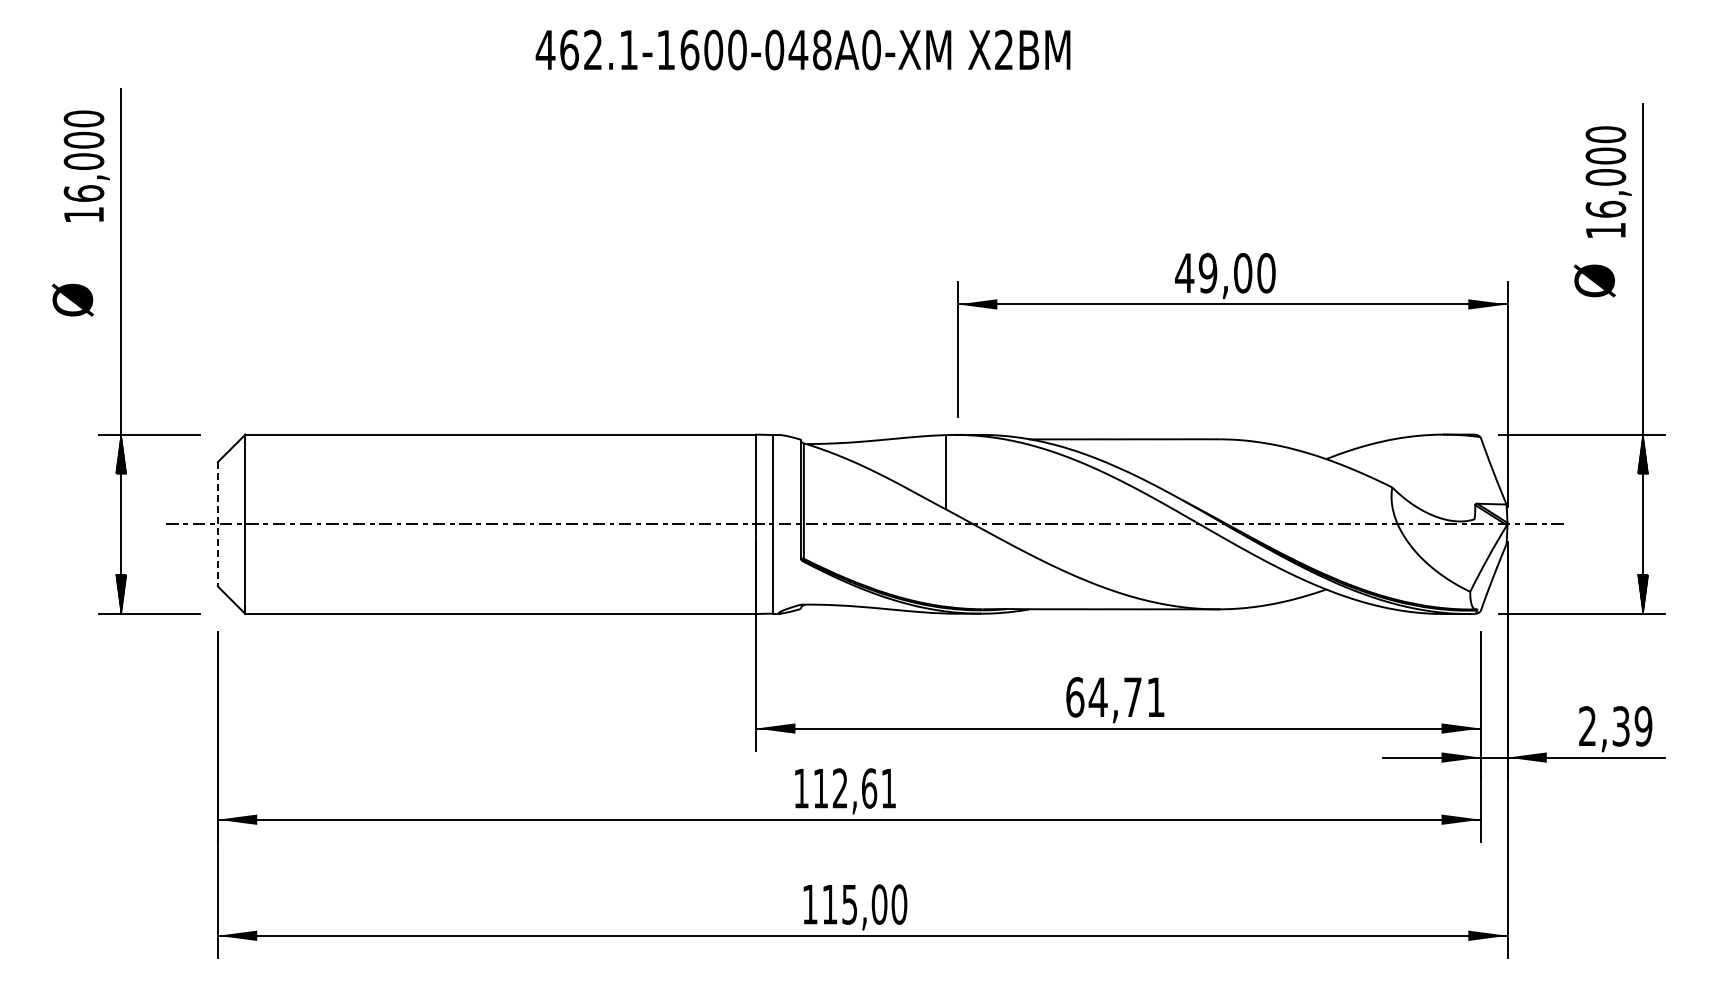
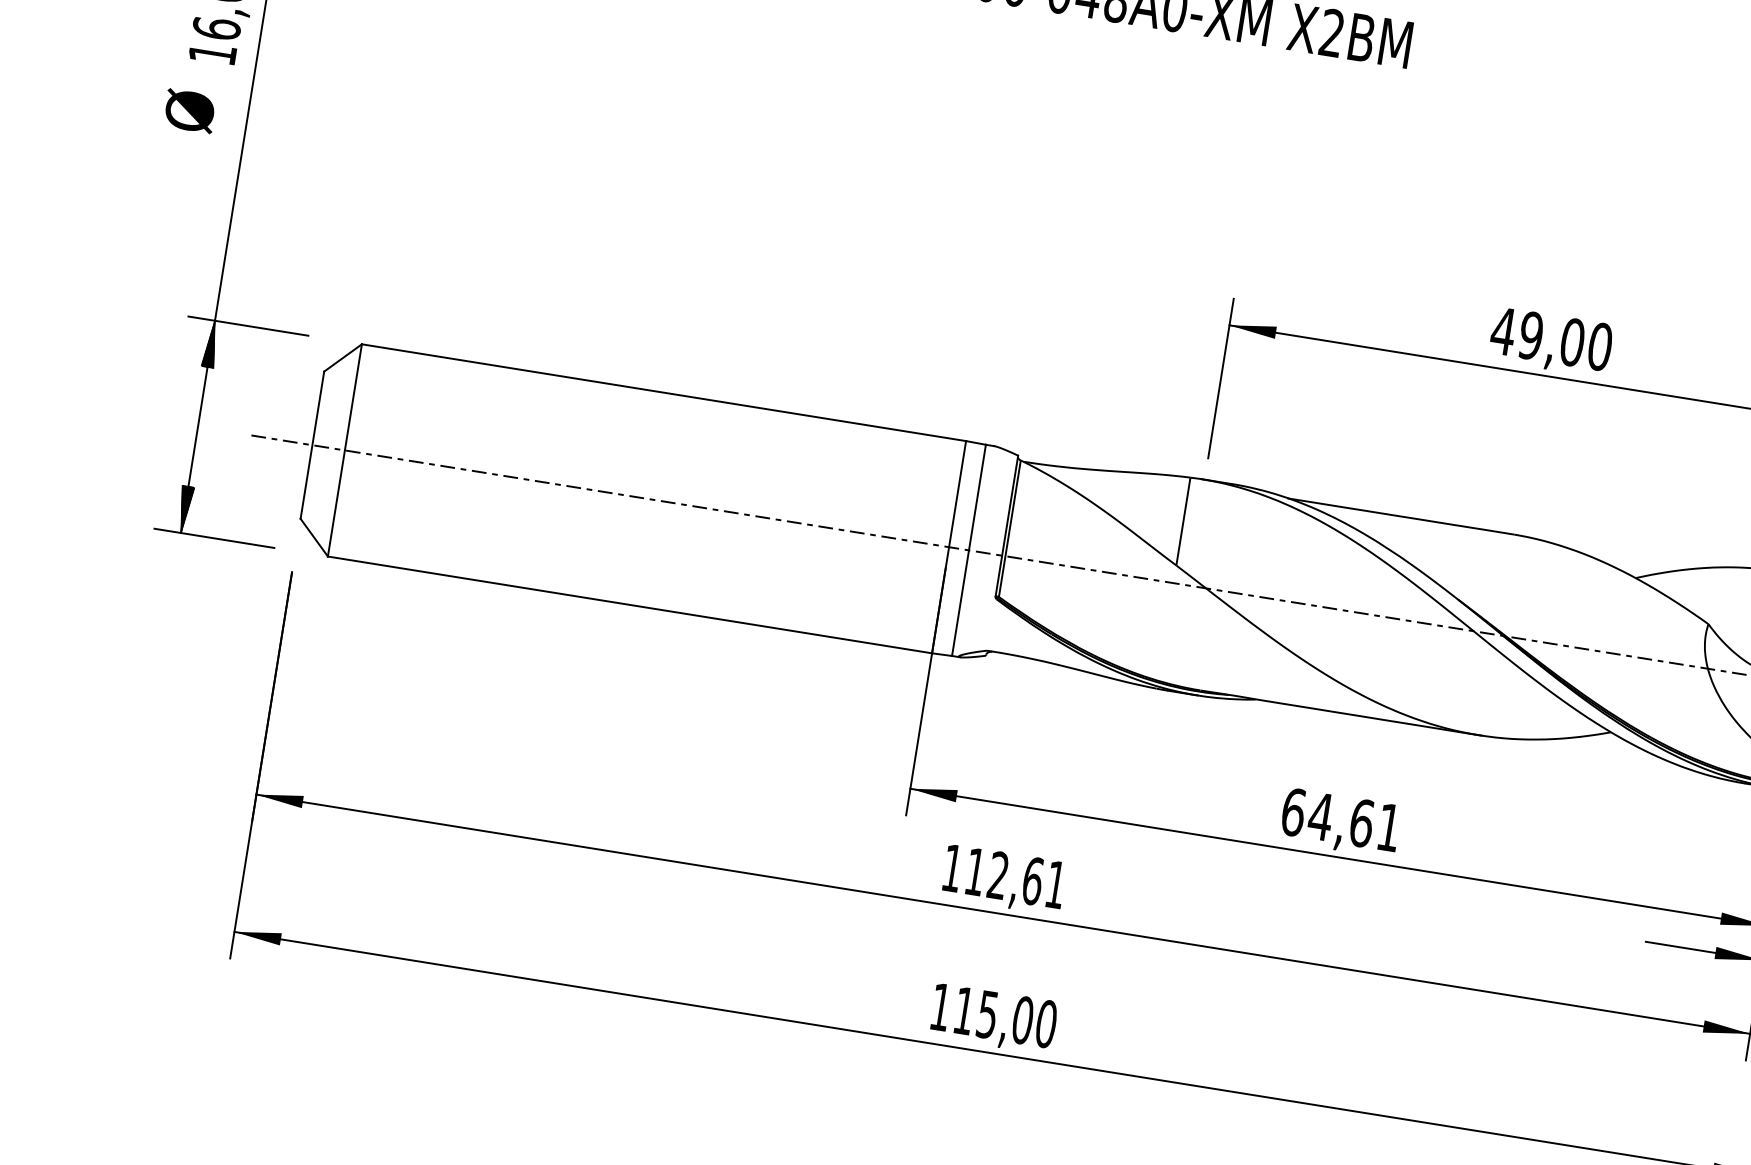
text: (72, 299) -> (189, 110), moved
line: (217, 524) -> (311, 445), dashed -> solid
text: (1133, 697) -> (1362, 823), 64,71 -> 64,61

